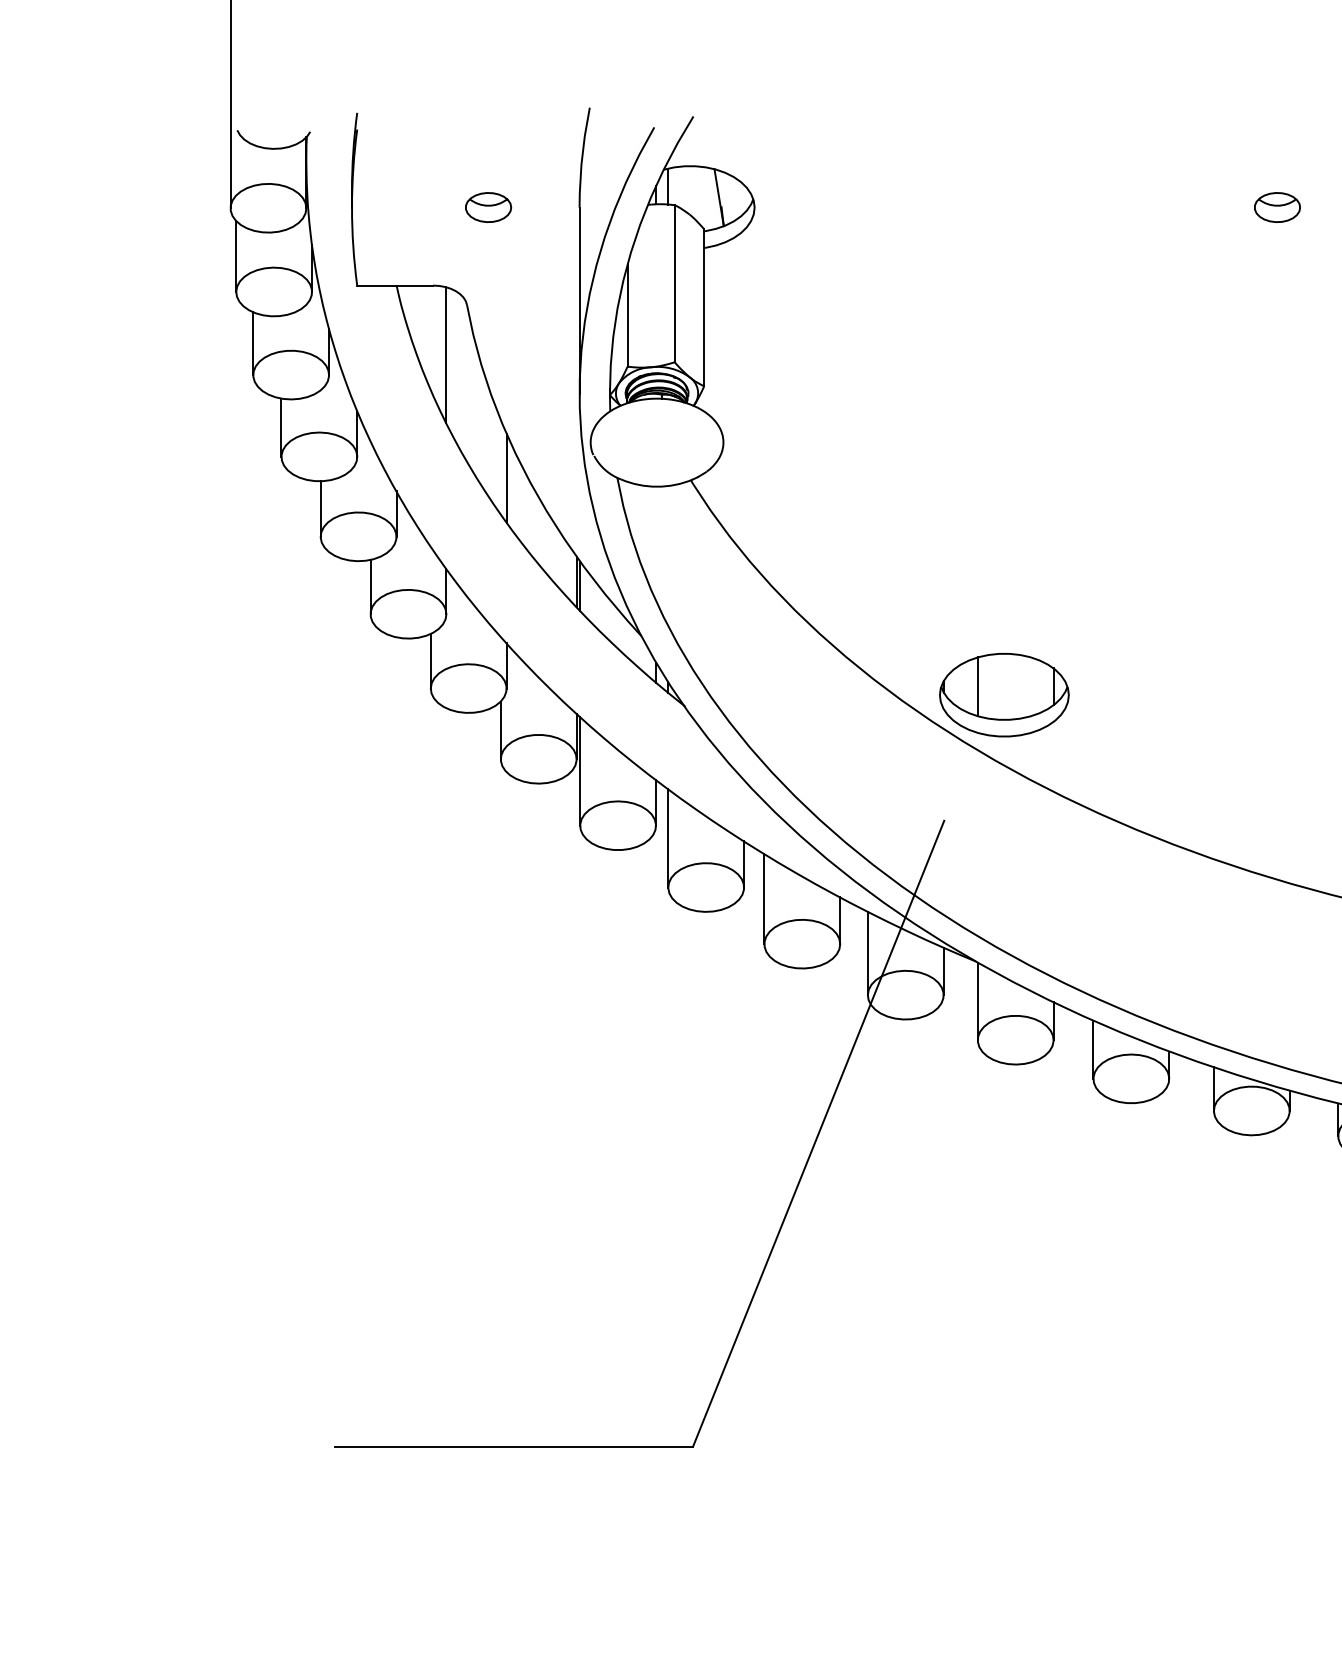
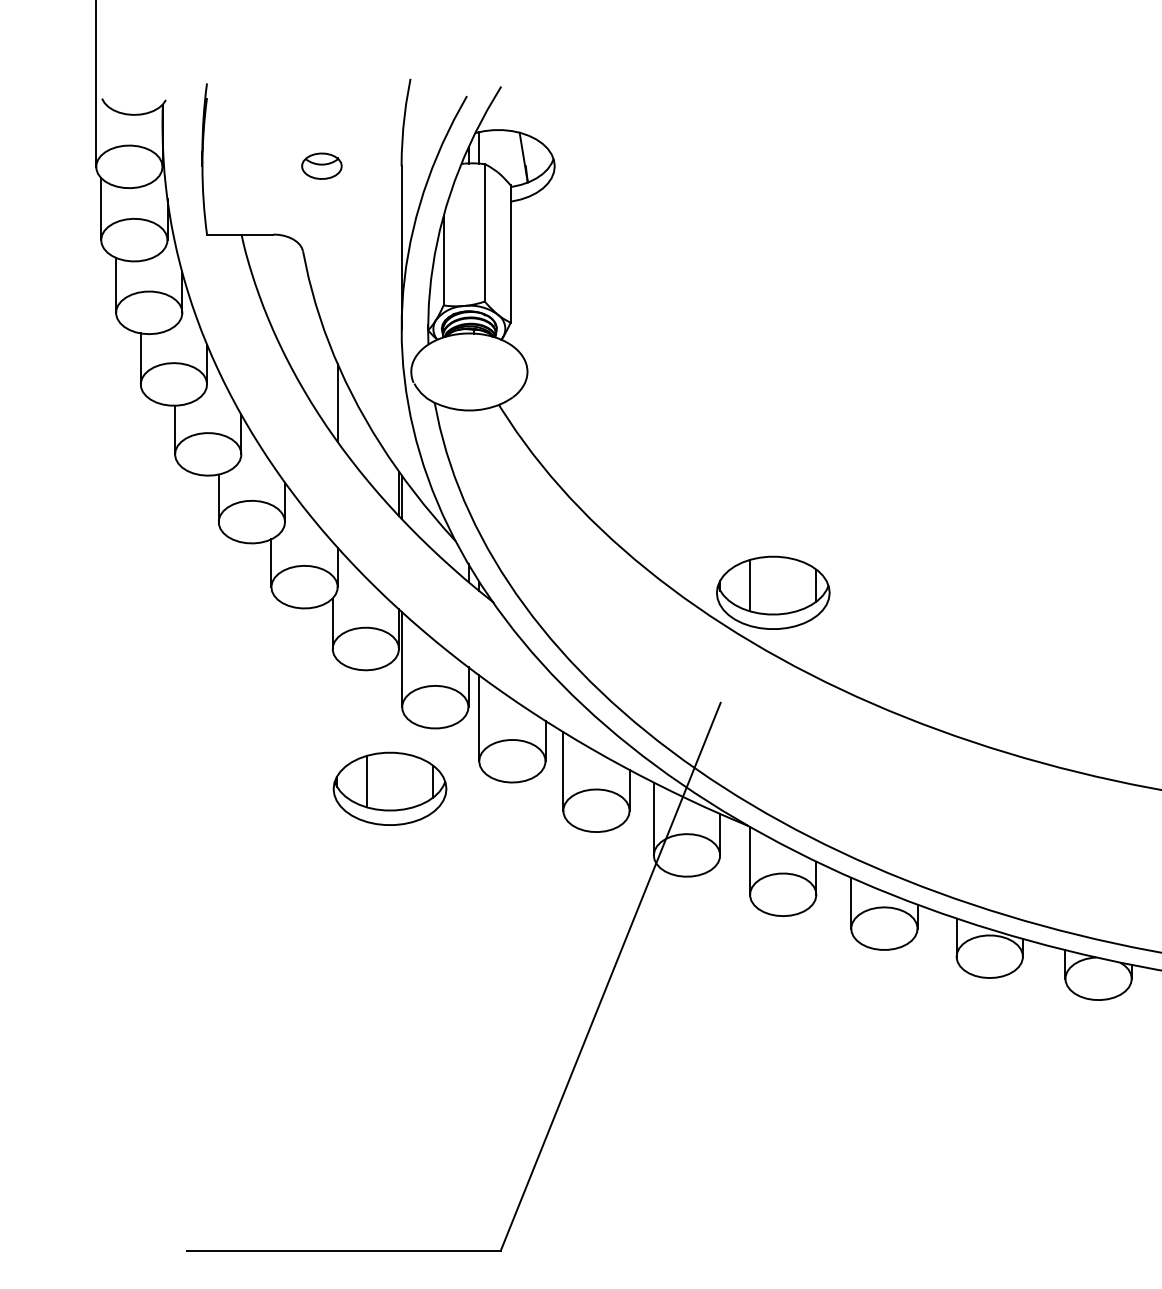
part: (1277, 207) -> (1012, 166), removed
line: (446, 355) -> (285, 295), removed
part: (566, 919) -> (390, 789), added

